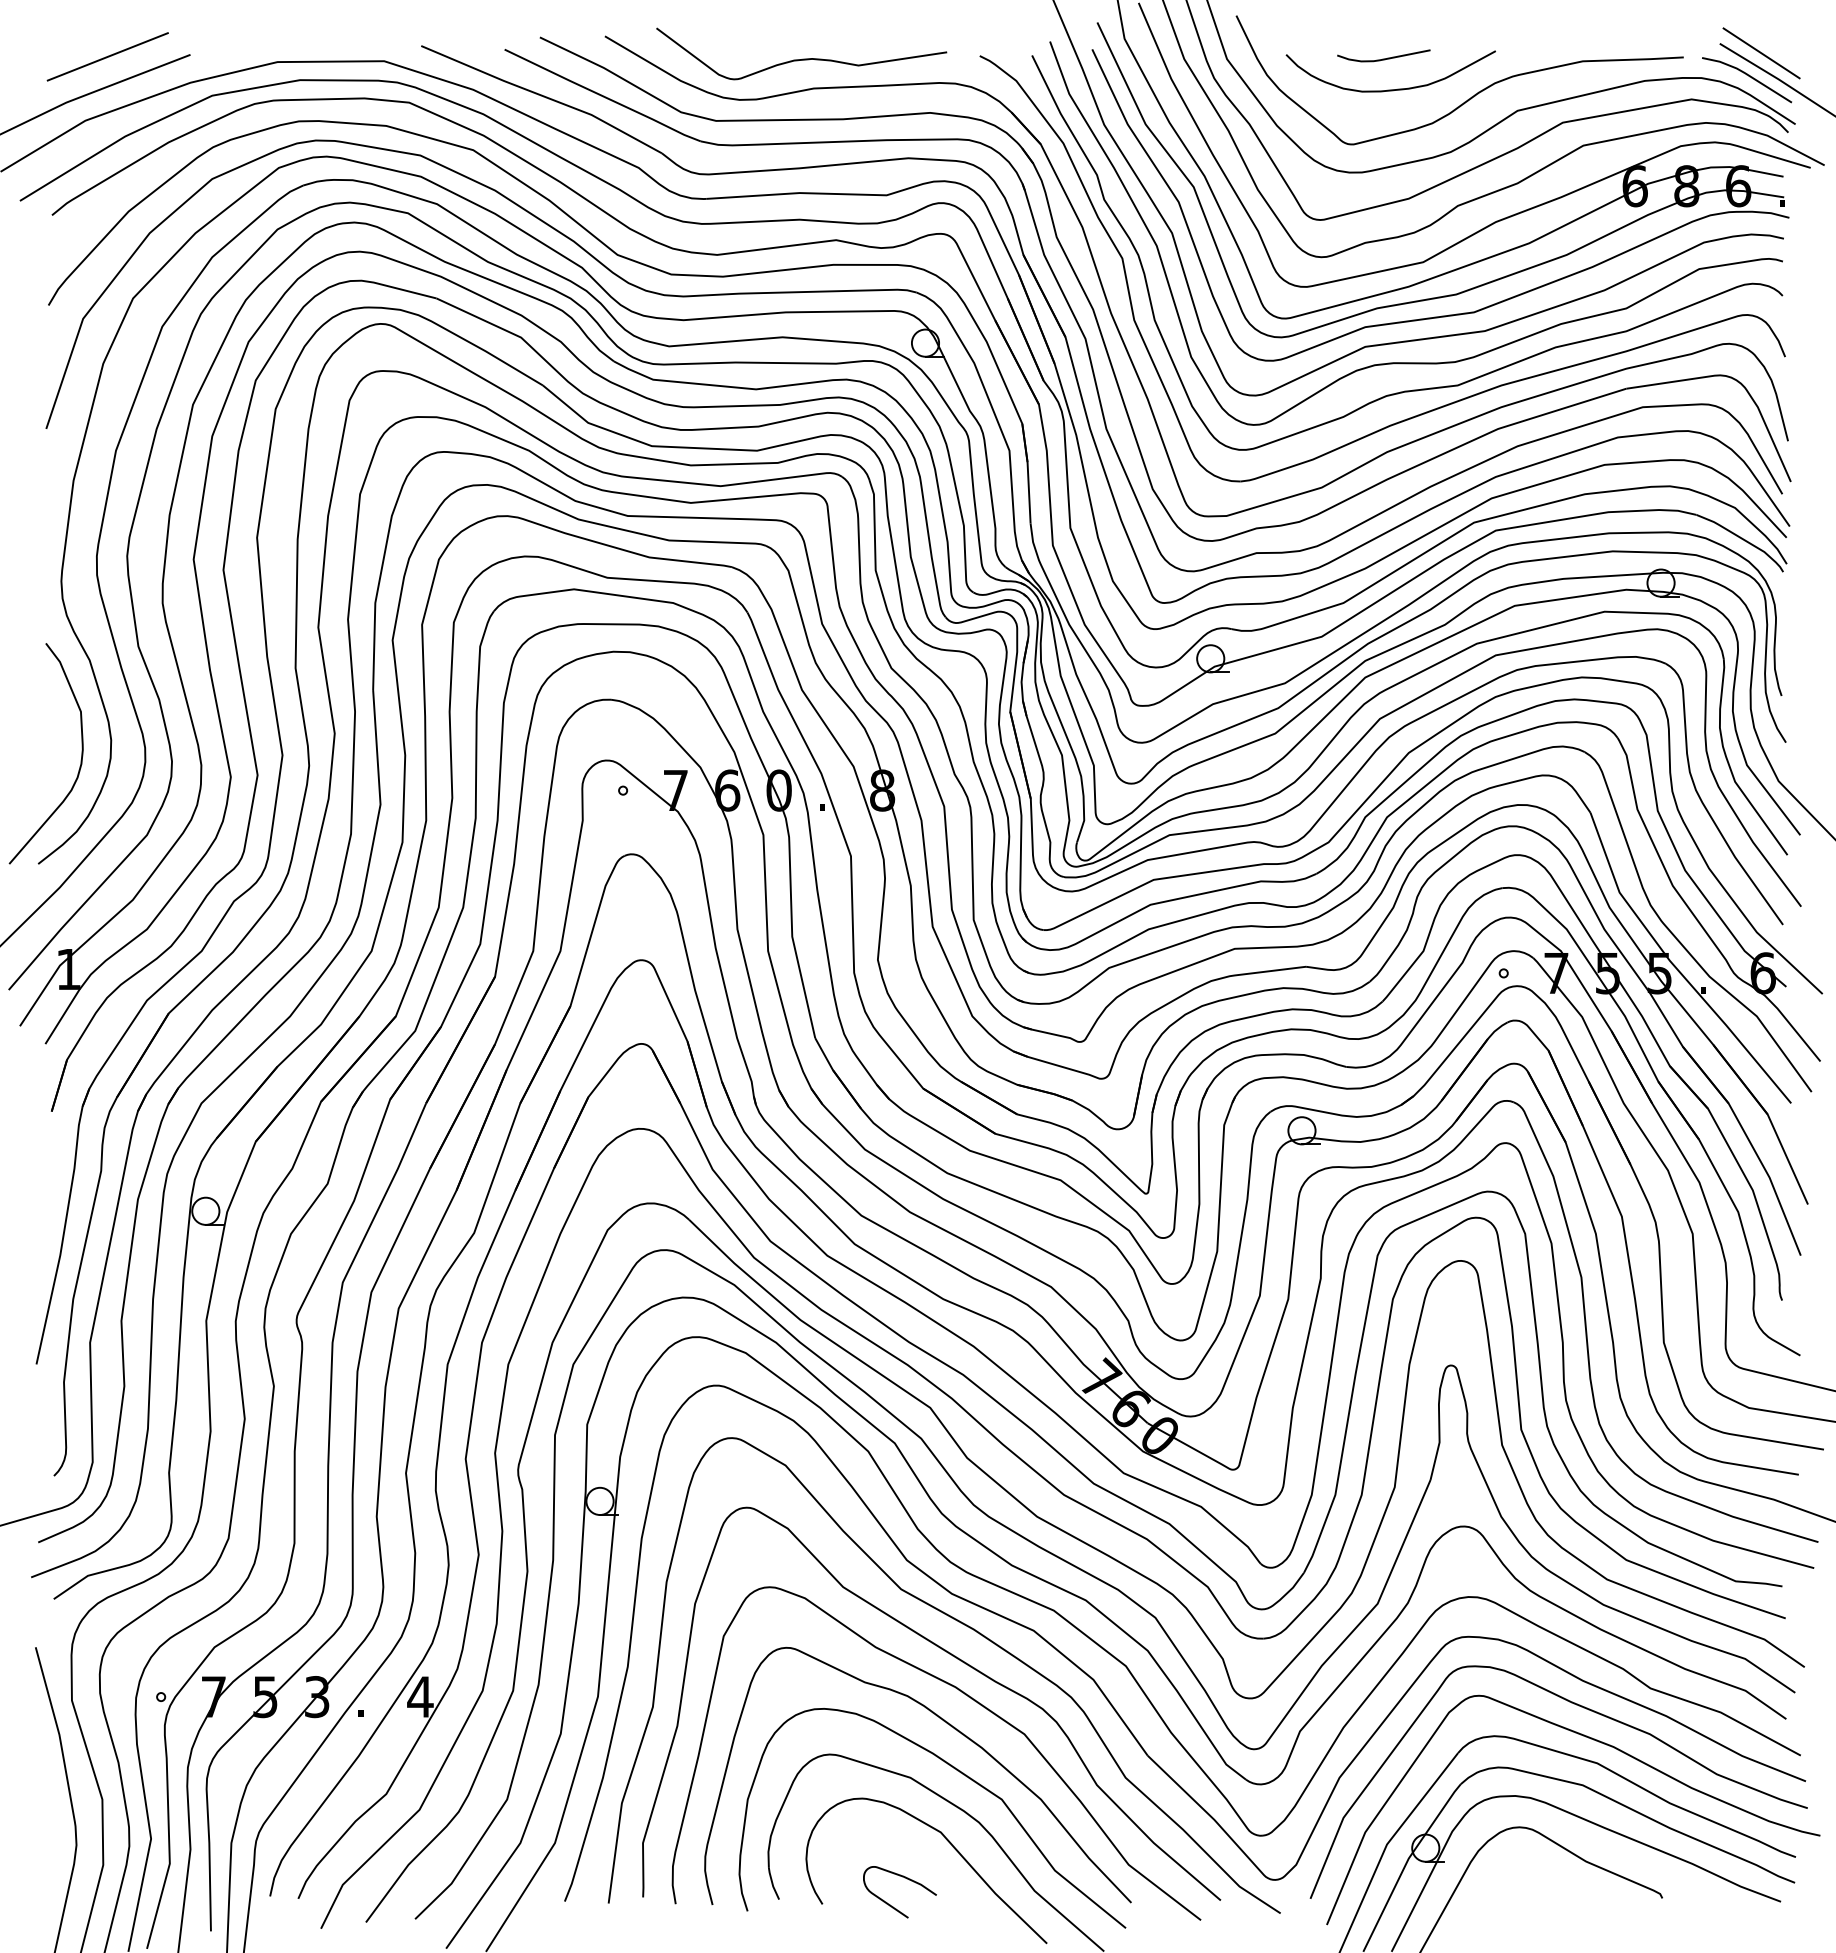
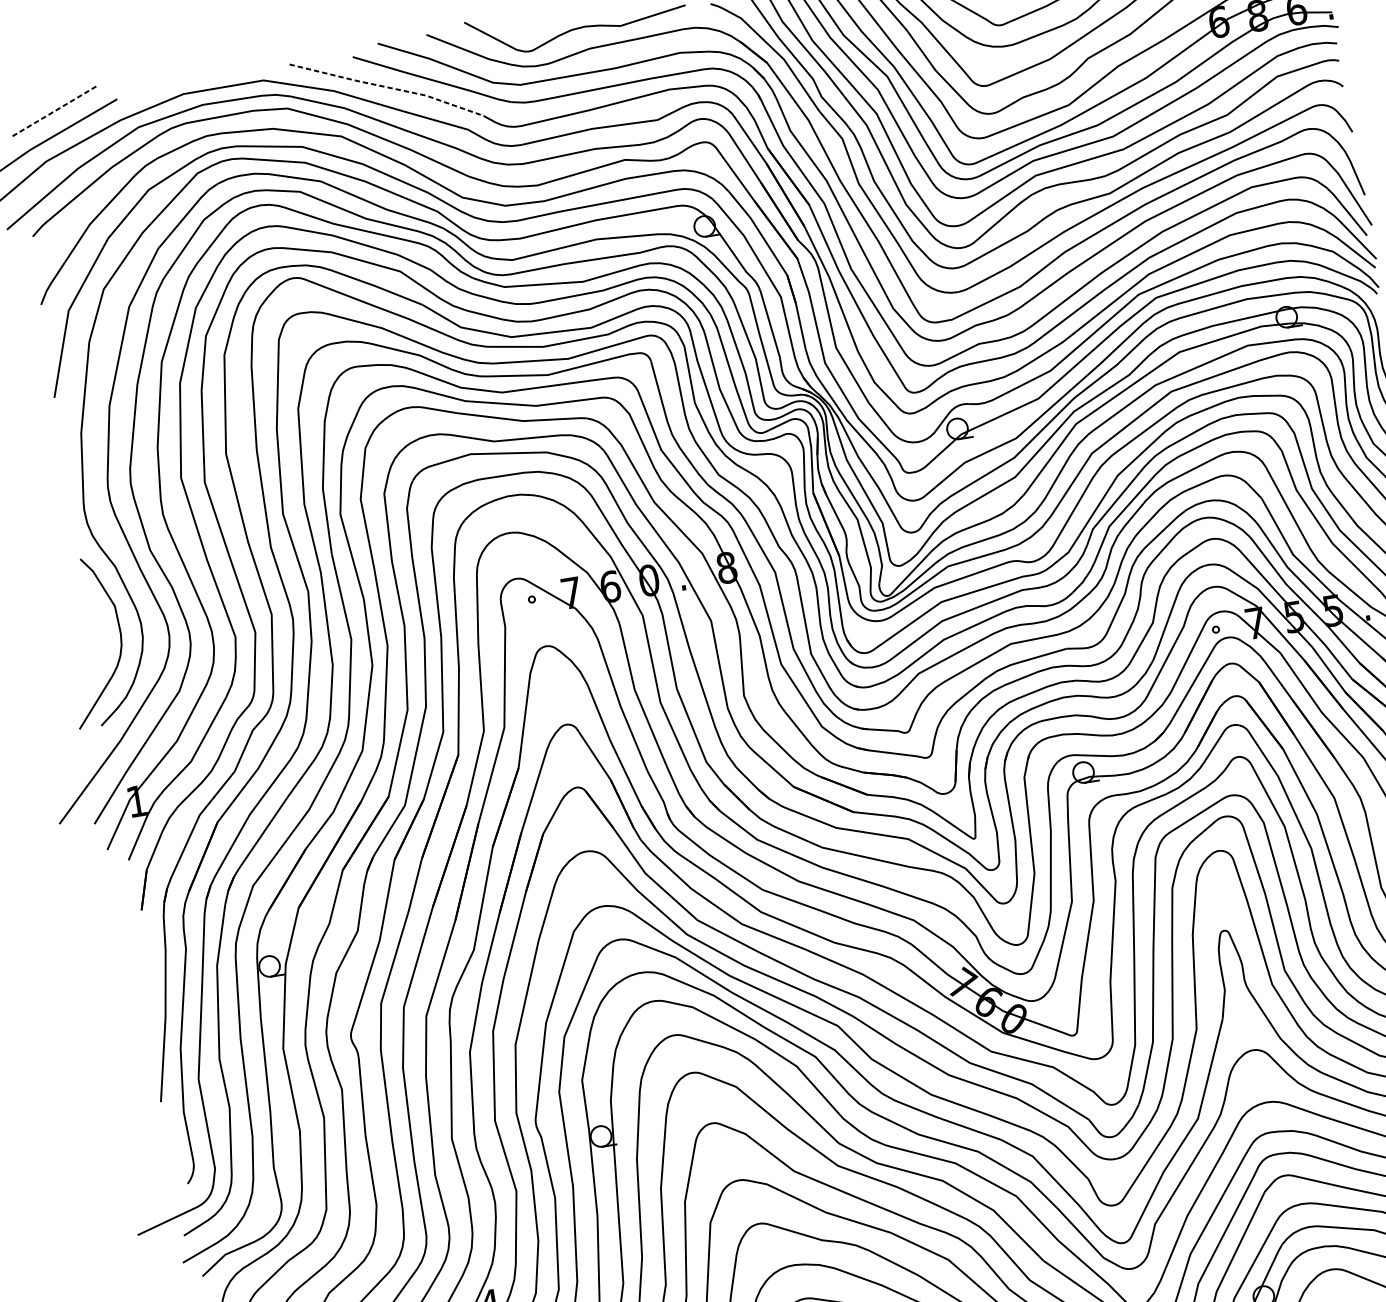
line: (108, 56) -> (55, 110), solid -> dashed
line: (543, 96) -> (387, 87), solid -> dashed

